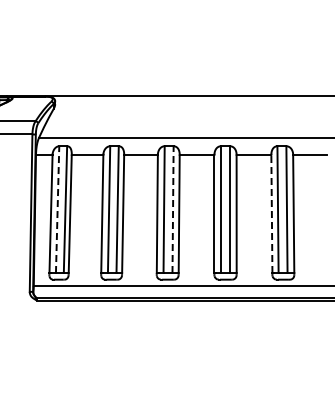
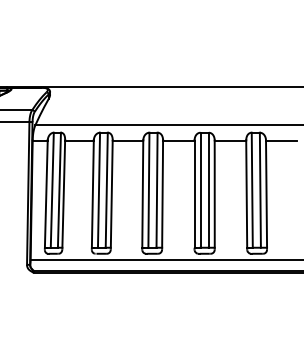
line: (57, 209) -> (52, 190), dashed -> solid
line: (173, 209) -> (157, 190), dashed -> solid
line: (271, 213) -> (246, 193), dashed -> solid

